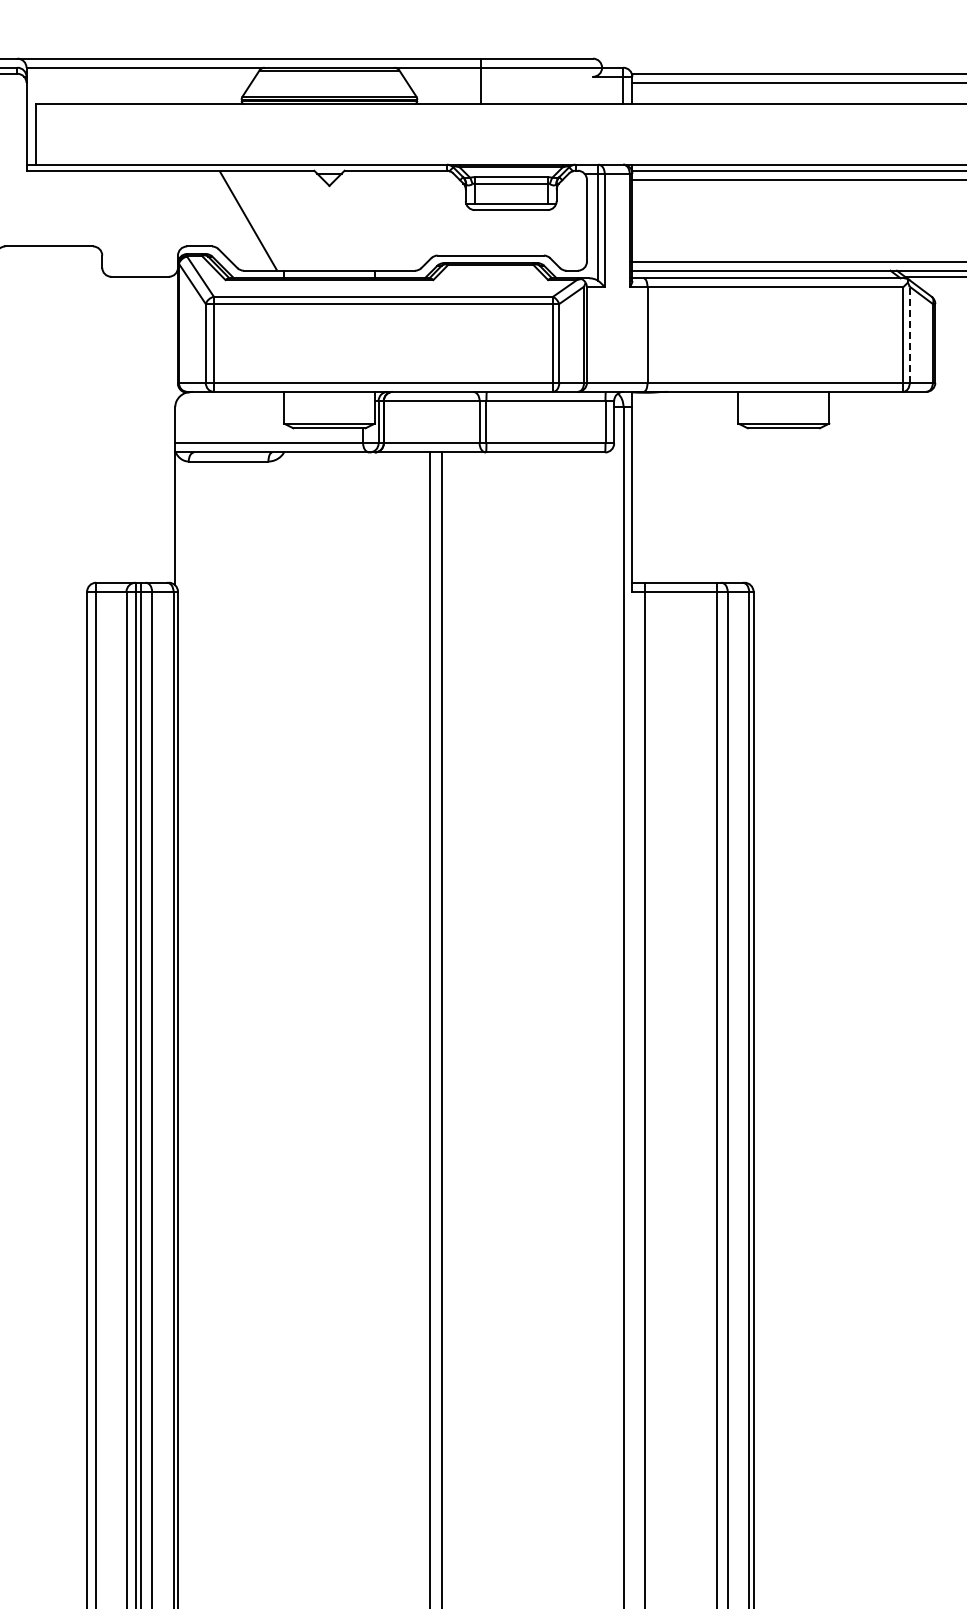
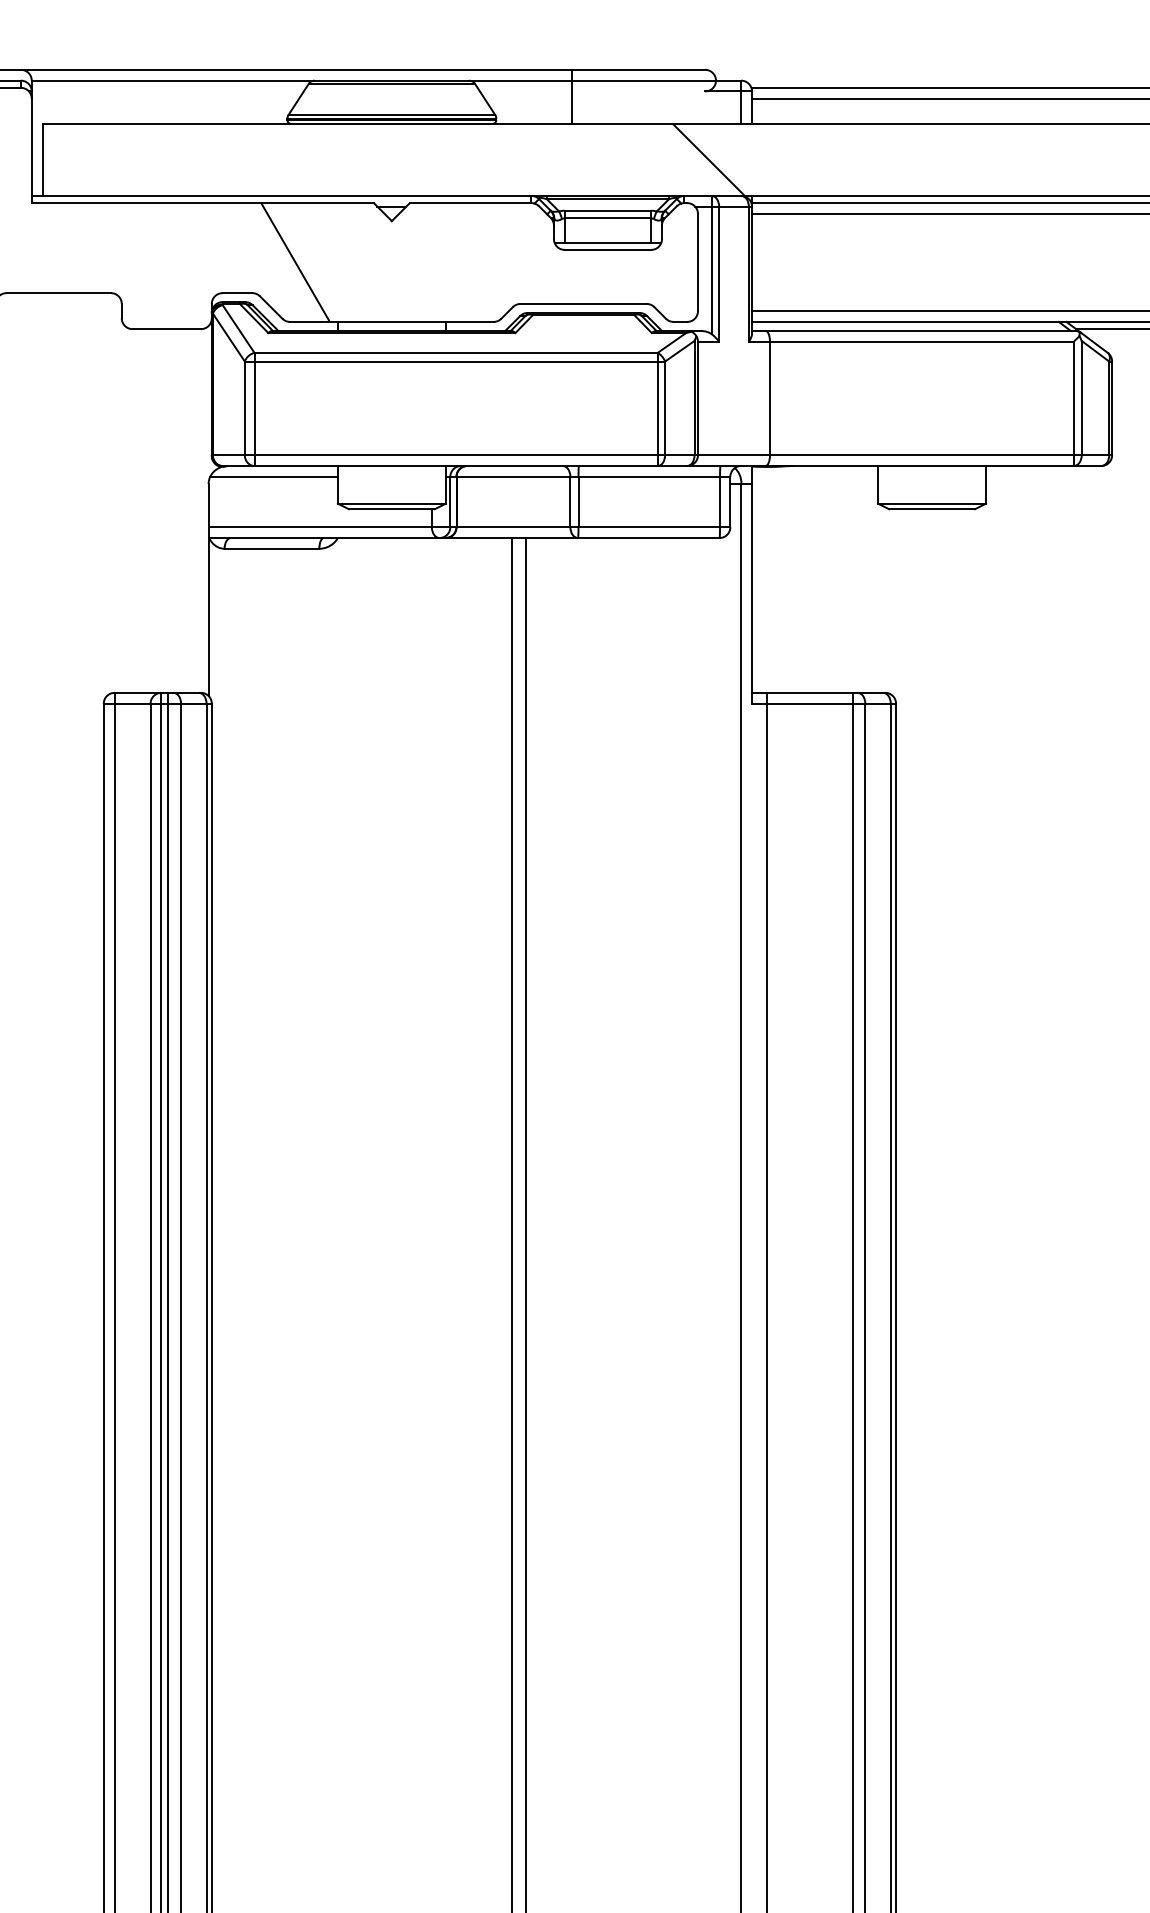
hatch: (595, 134) -> (708, 160), added
line: (909, 334) -> (1081, 397), dashed -> solid
line: (230, 400) -> (274, 476), added

